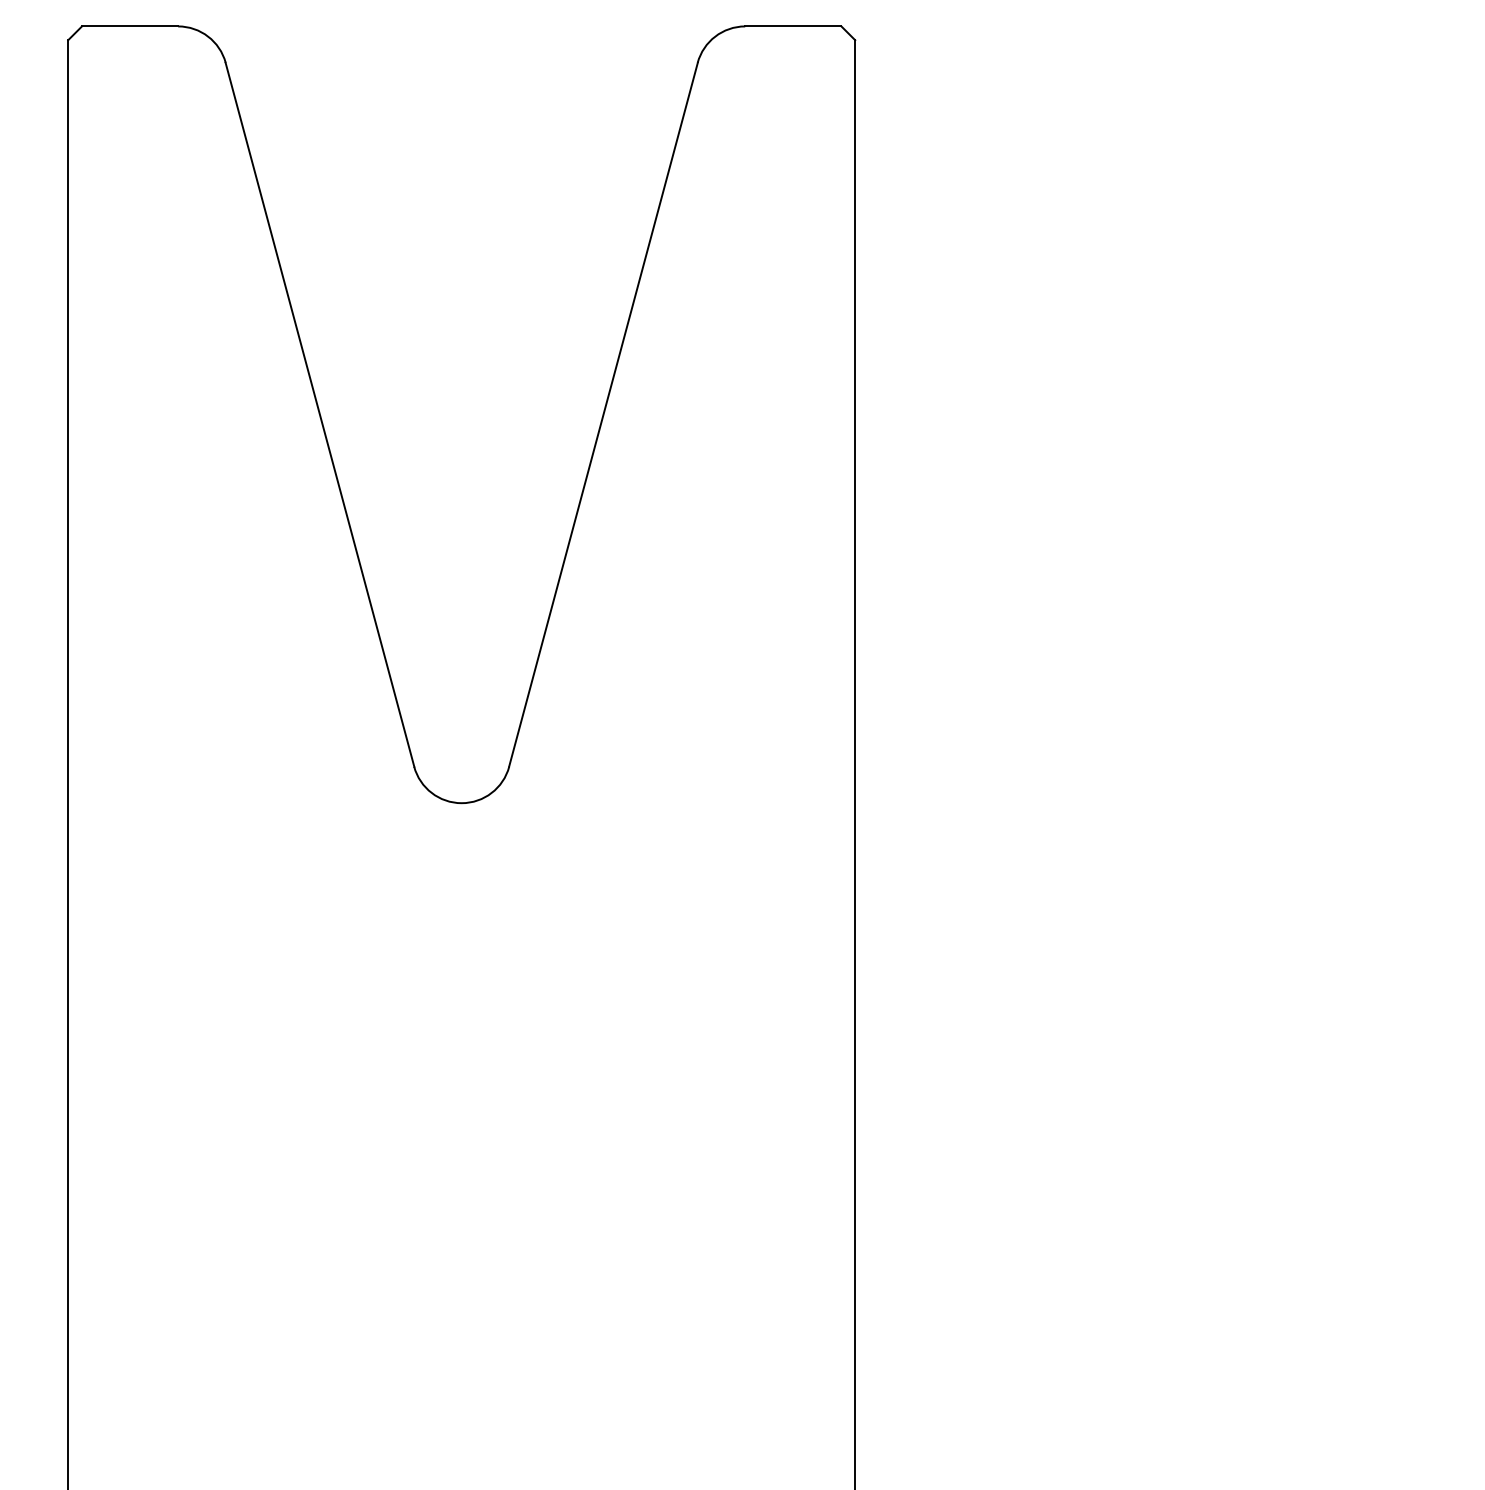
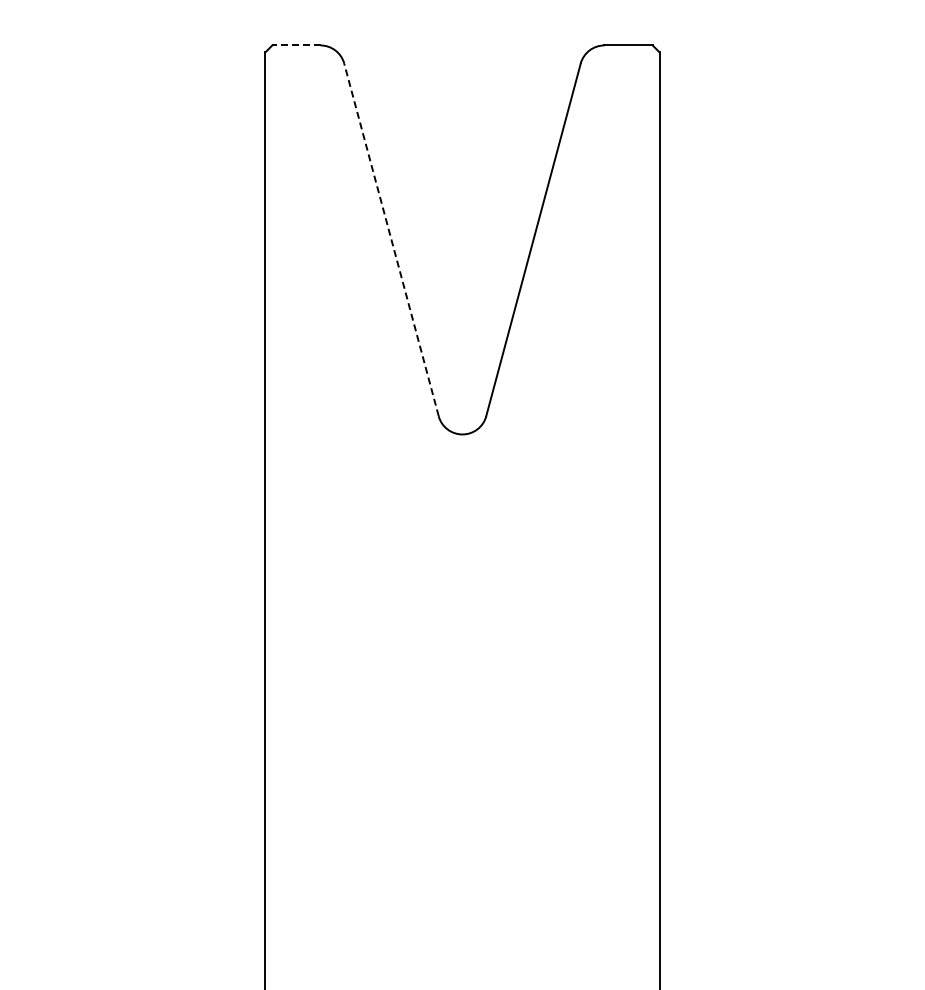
line: (128, 26) -> (295, 45), solid -> dashed
line: (319, 413) -> (391, 239), solid -> dashed

